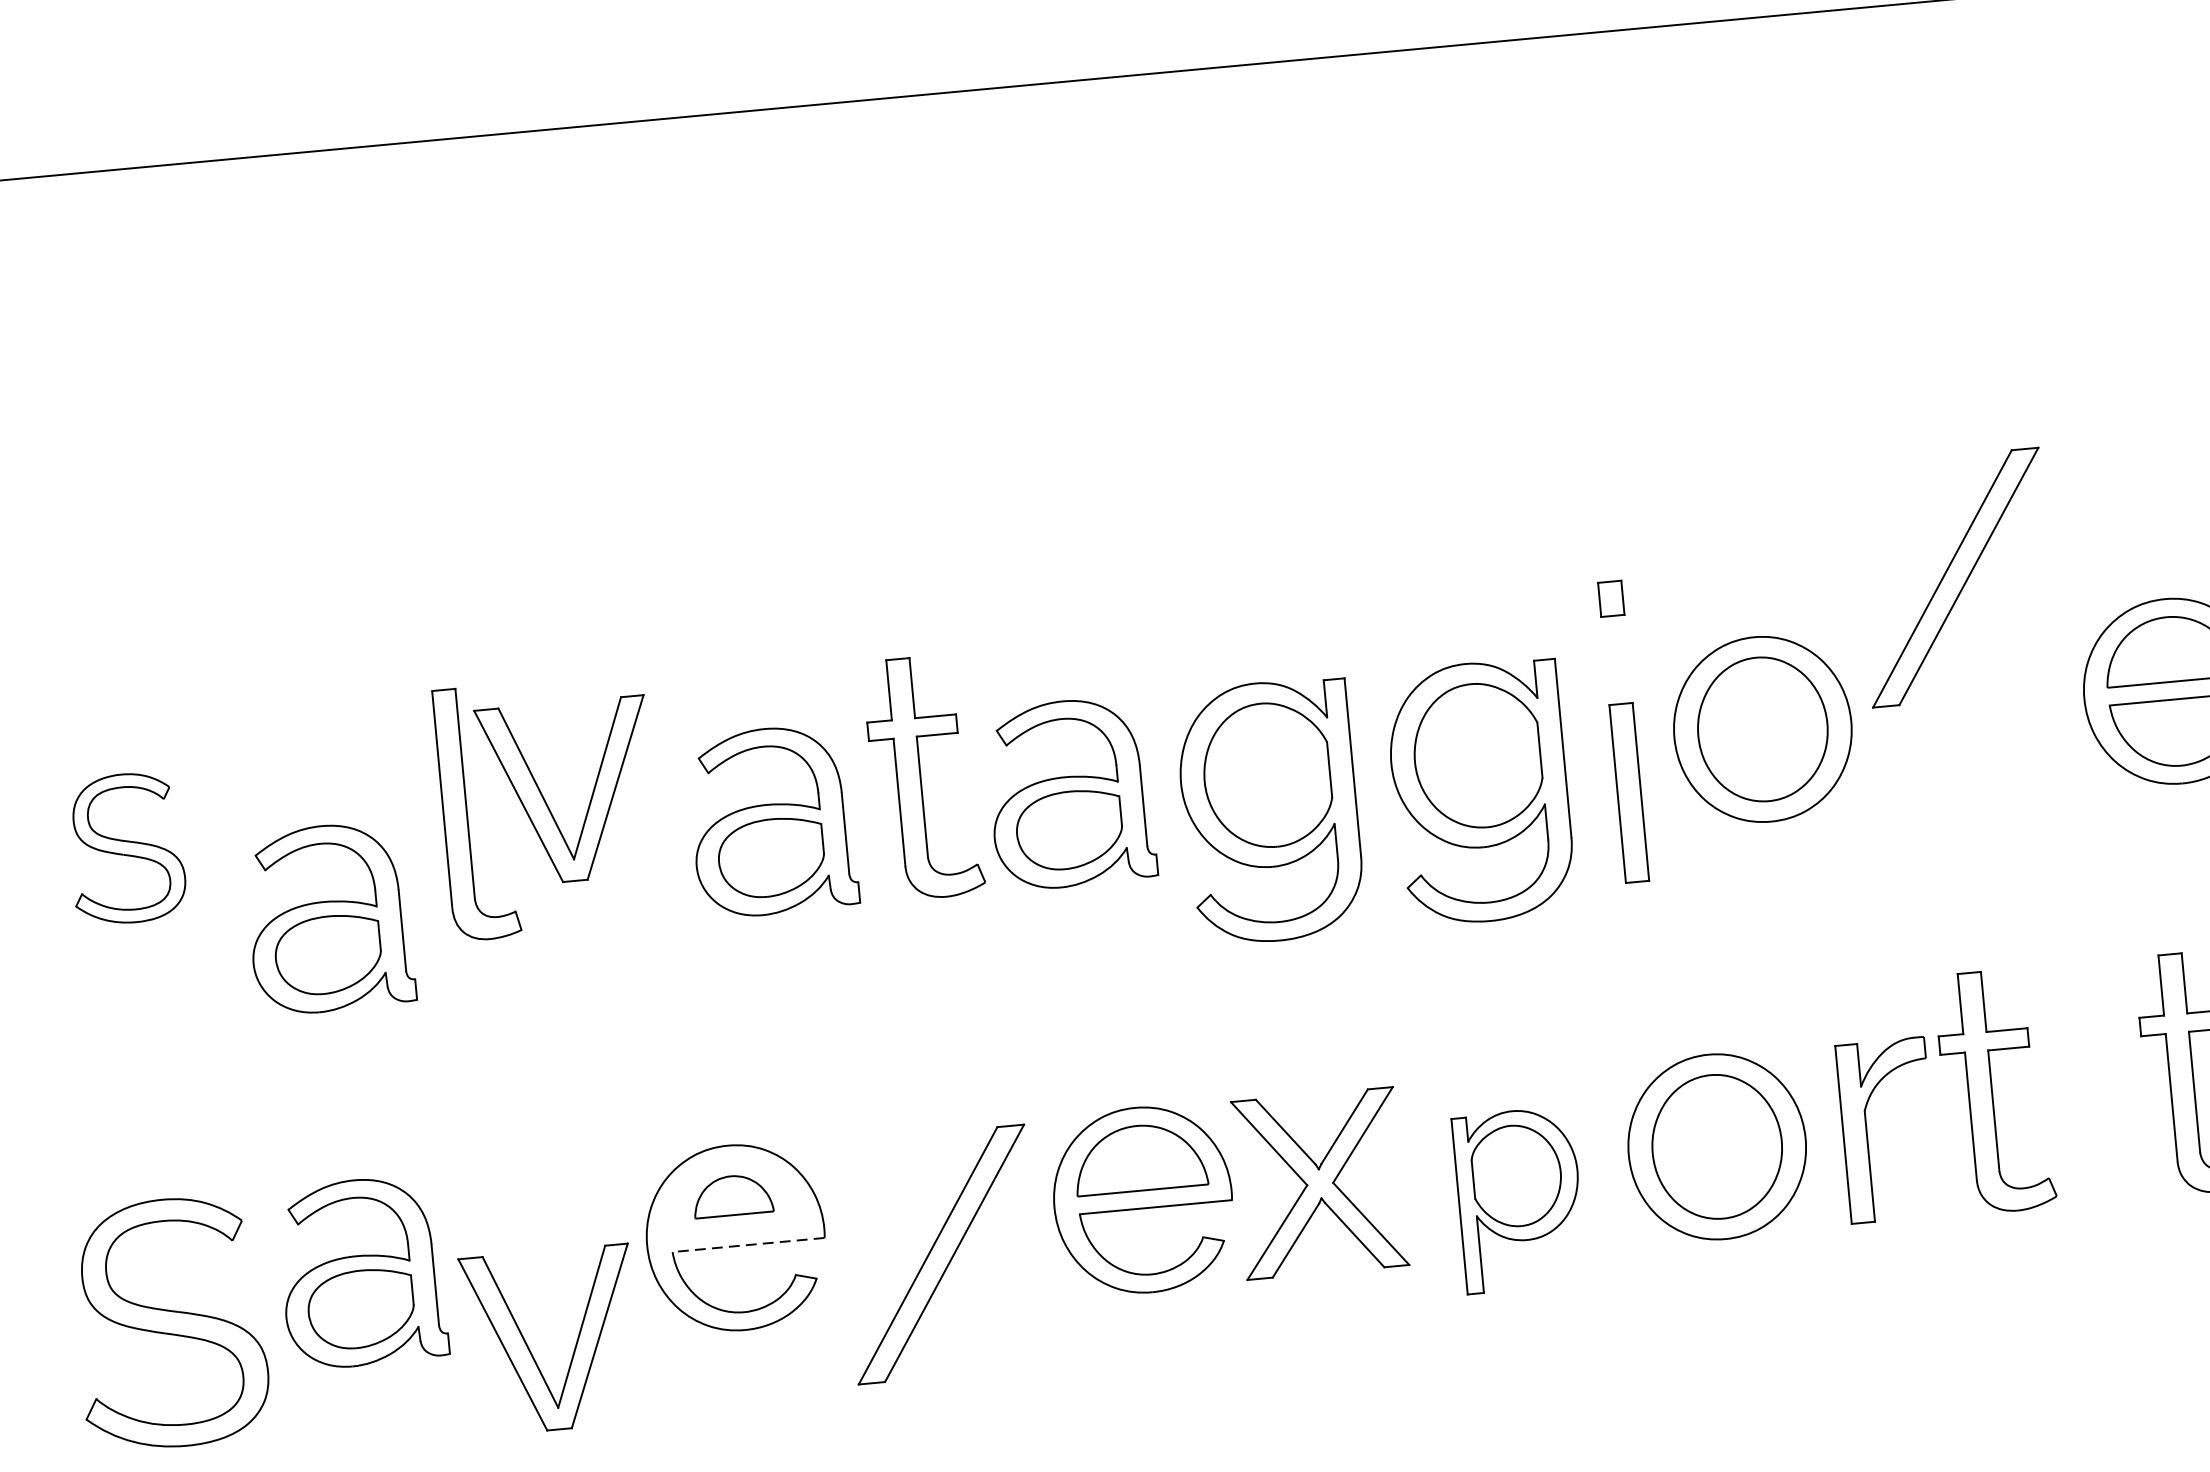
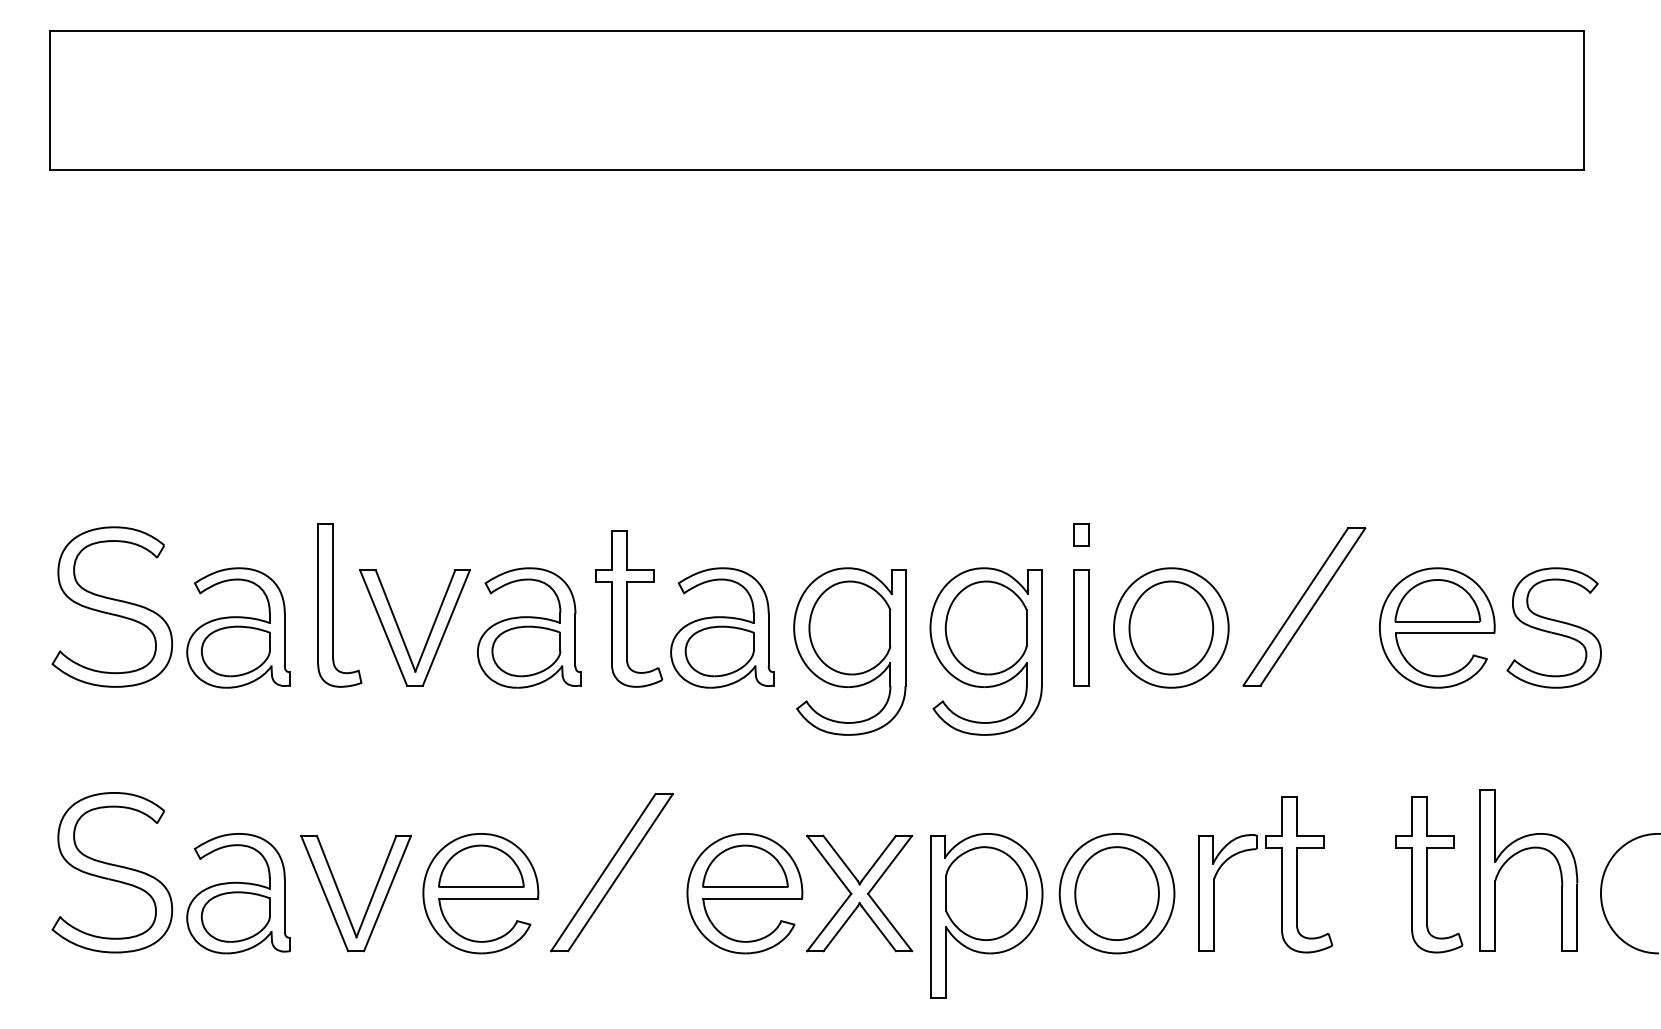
part: (1955, 576) -> (1304, 606), moved
part: (1628, 792) -> (1081, 627), moved
part: (546, 800) -> (401, 632), moved
part: (126, 847) -> (112, 606), size x1.67
part: (329, 917) -> (238, 627), moved
part: (732, 1194) -> (481, 865), size x1.67
part: (1518, 1199) -> (986, 915), size x1.43
line: (748, 1244) -> (488, 898), dashed -> solid
part: (940, 1254) -> (611, 872), moved
part: (170, 1322) -> (112, 872), moved
part: (532, 1352) -> (343, 900), moved

